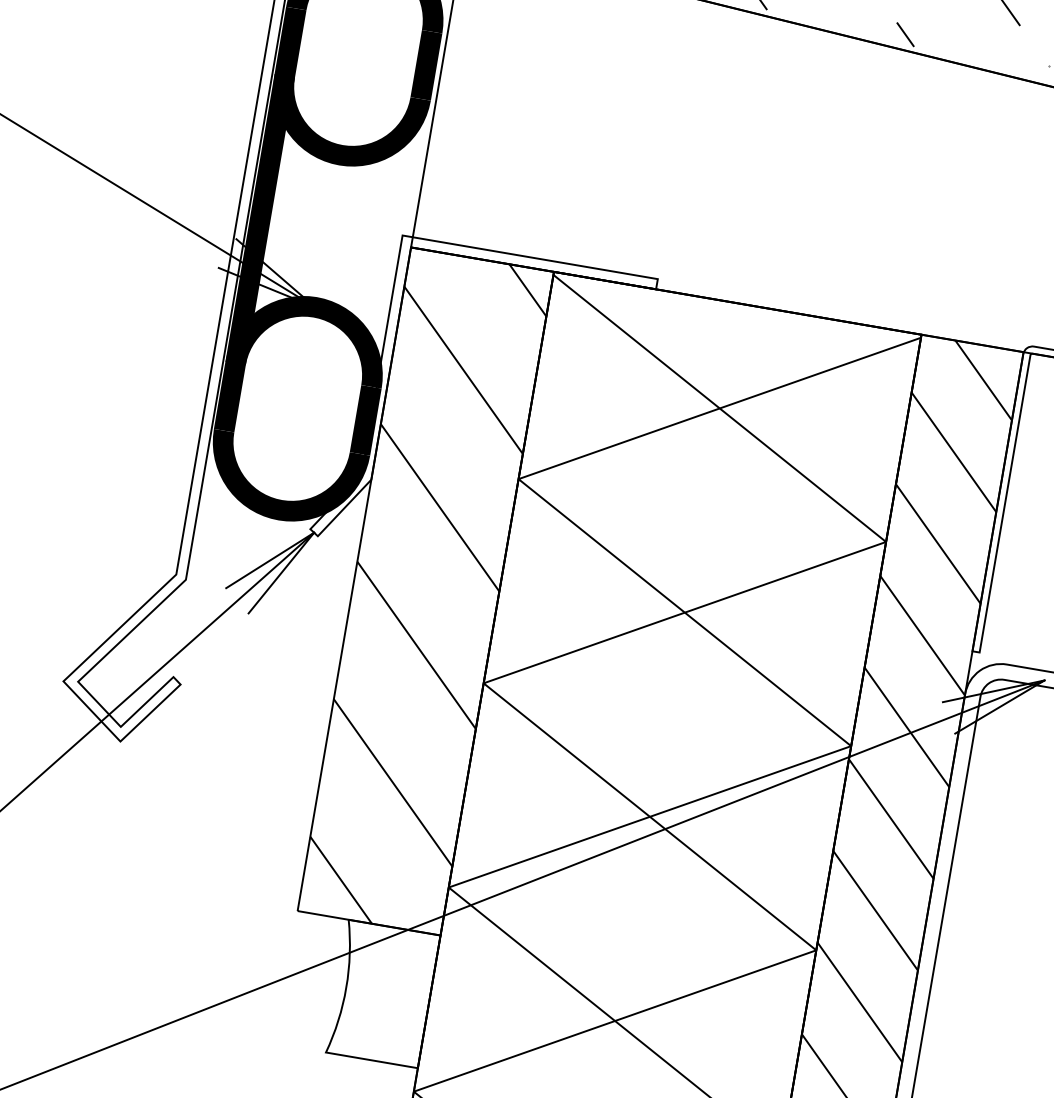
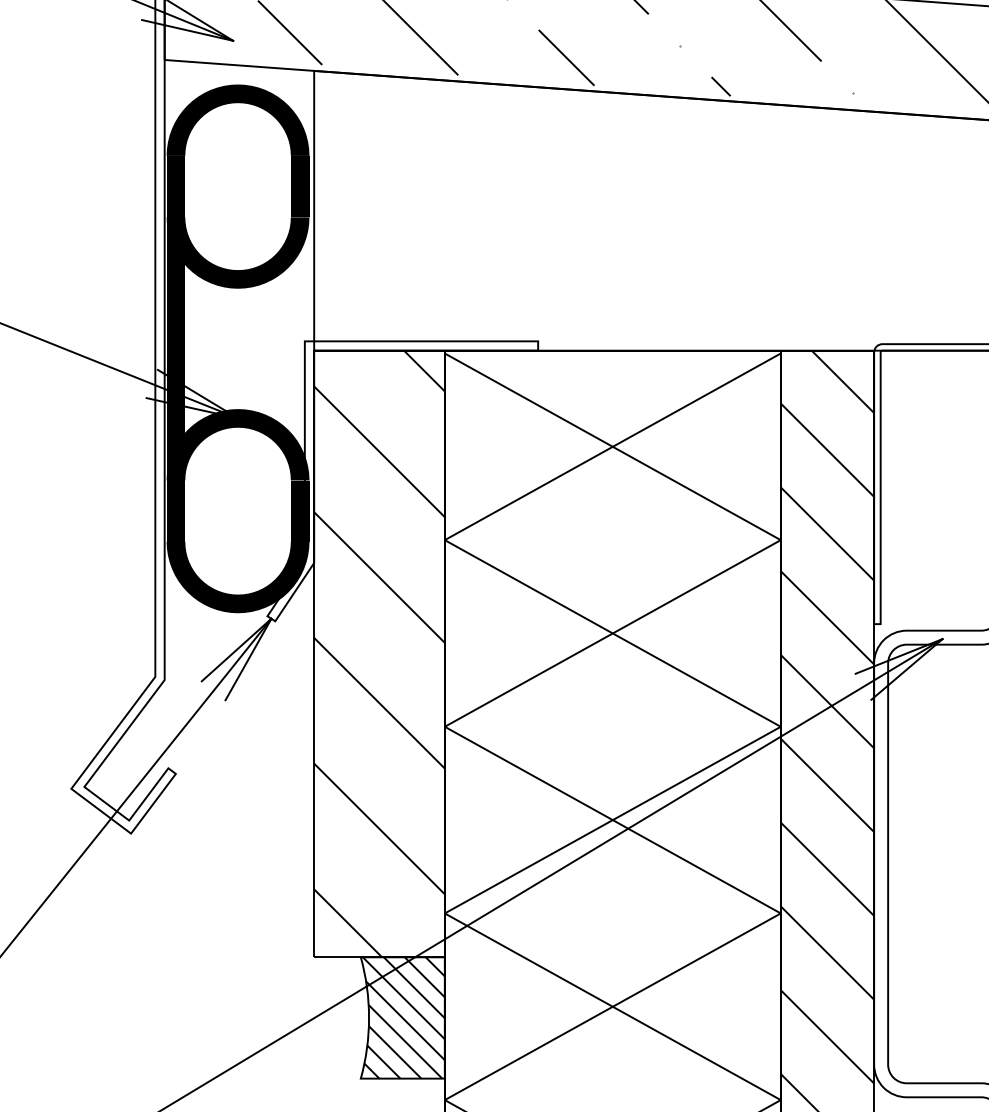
hatch: (384, 993) -> (403, 1017), added

